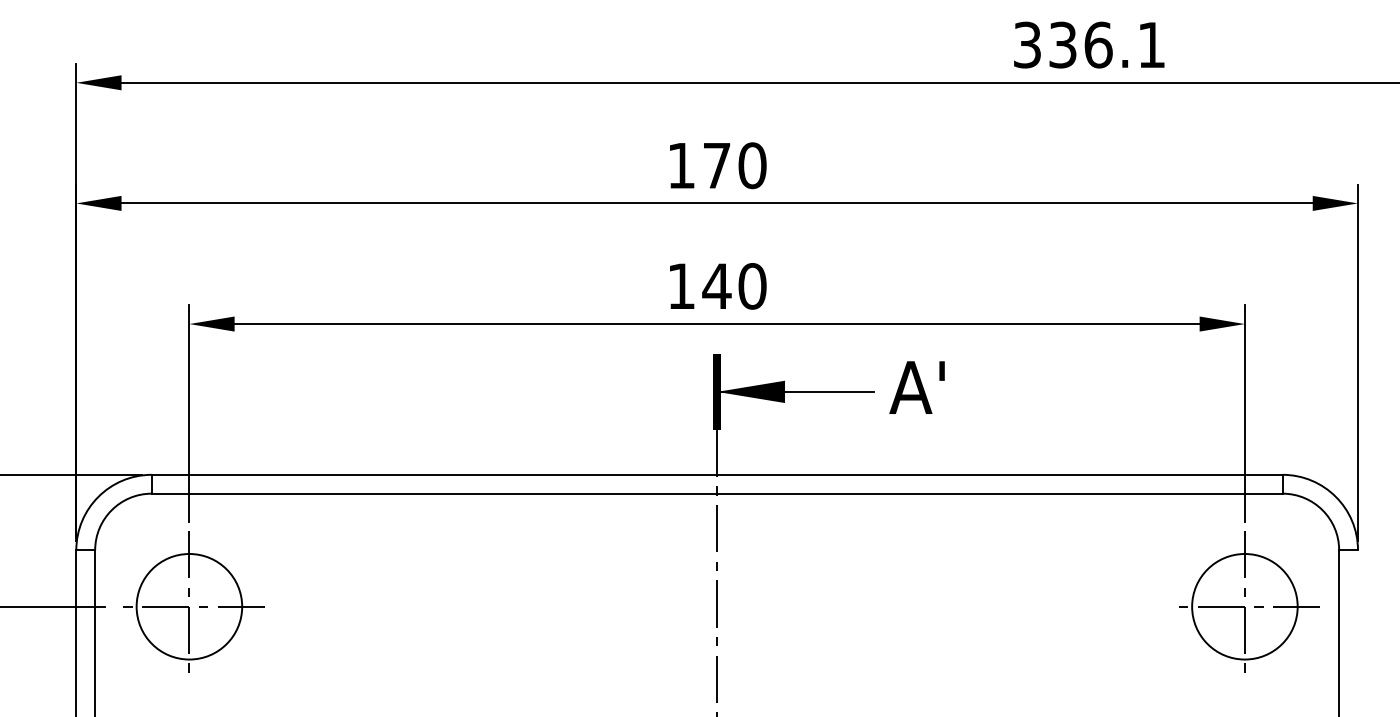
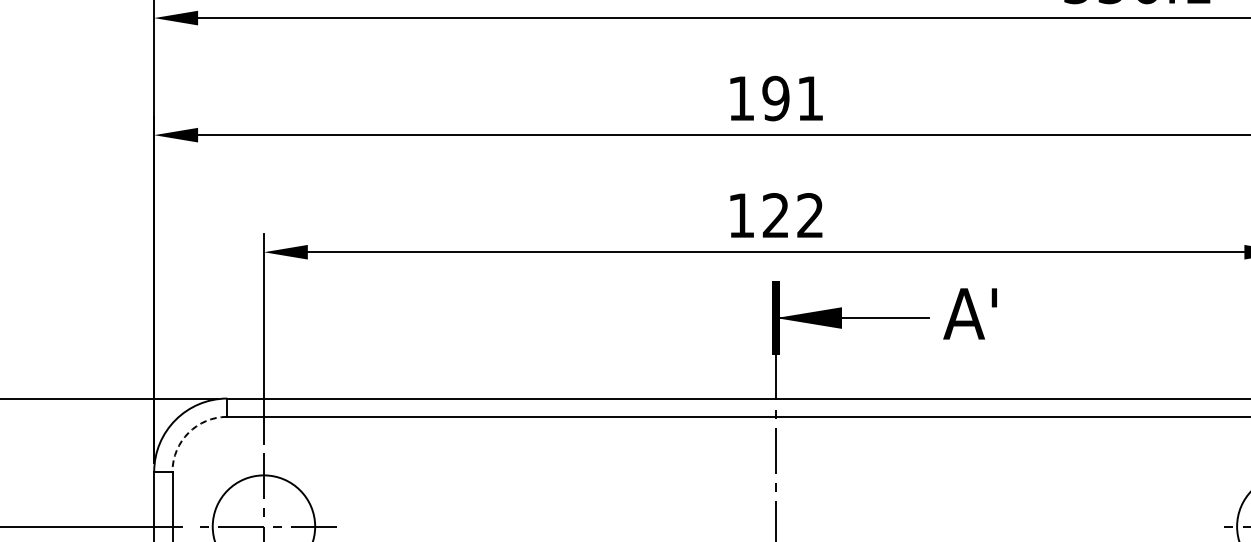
text: (734, 165) -> (792, 98), 170 -> 191
text: (734, 286) -> (792, 215), 140 -> 122
arc: (111, 510) -> (188, 433), solid -> dashed

